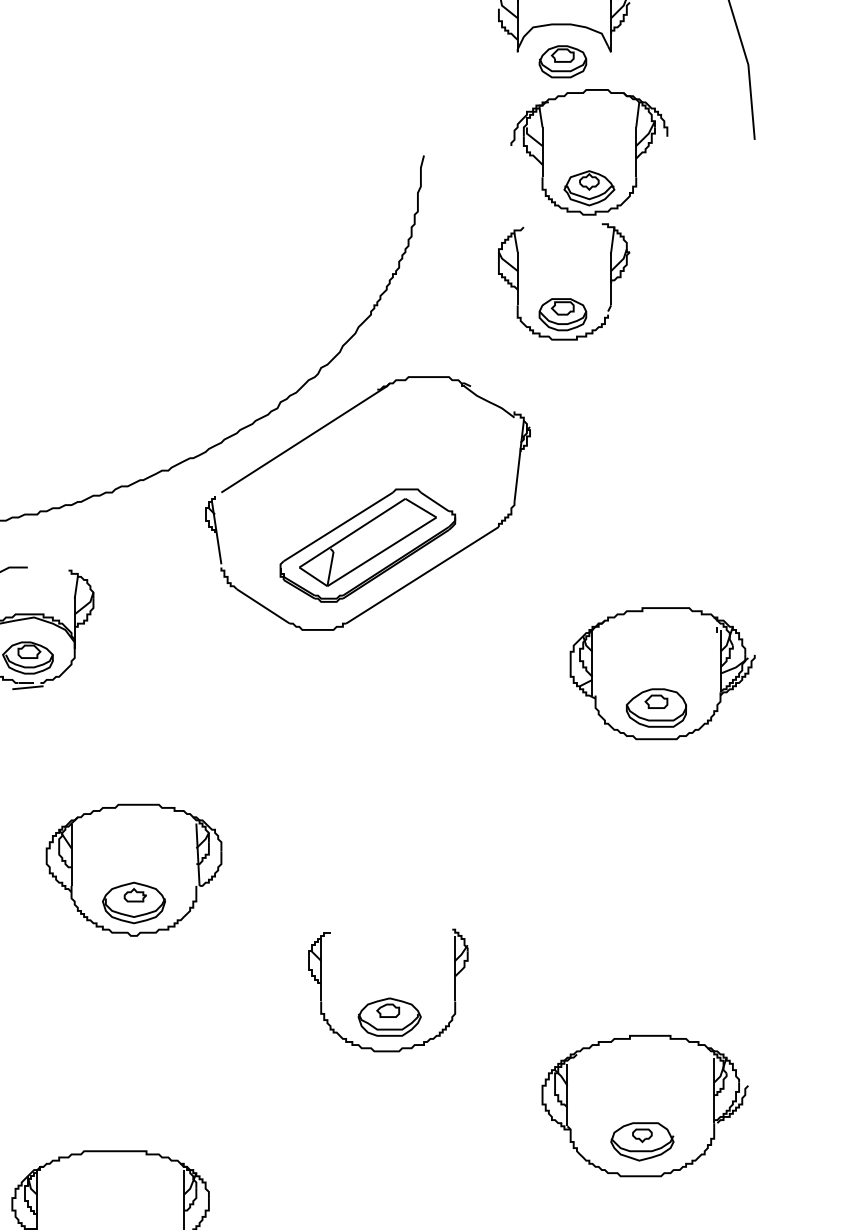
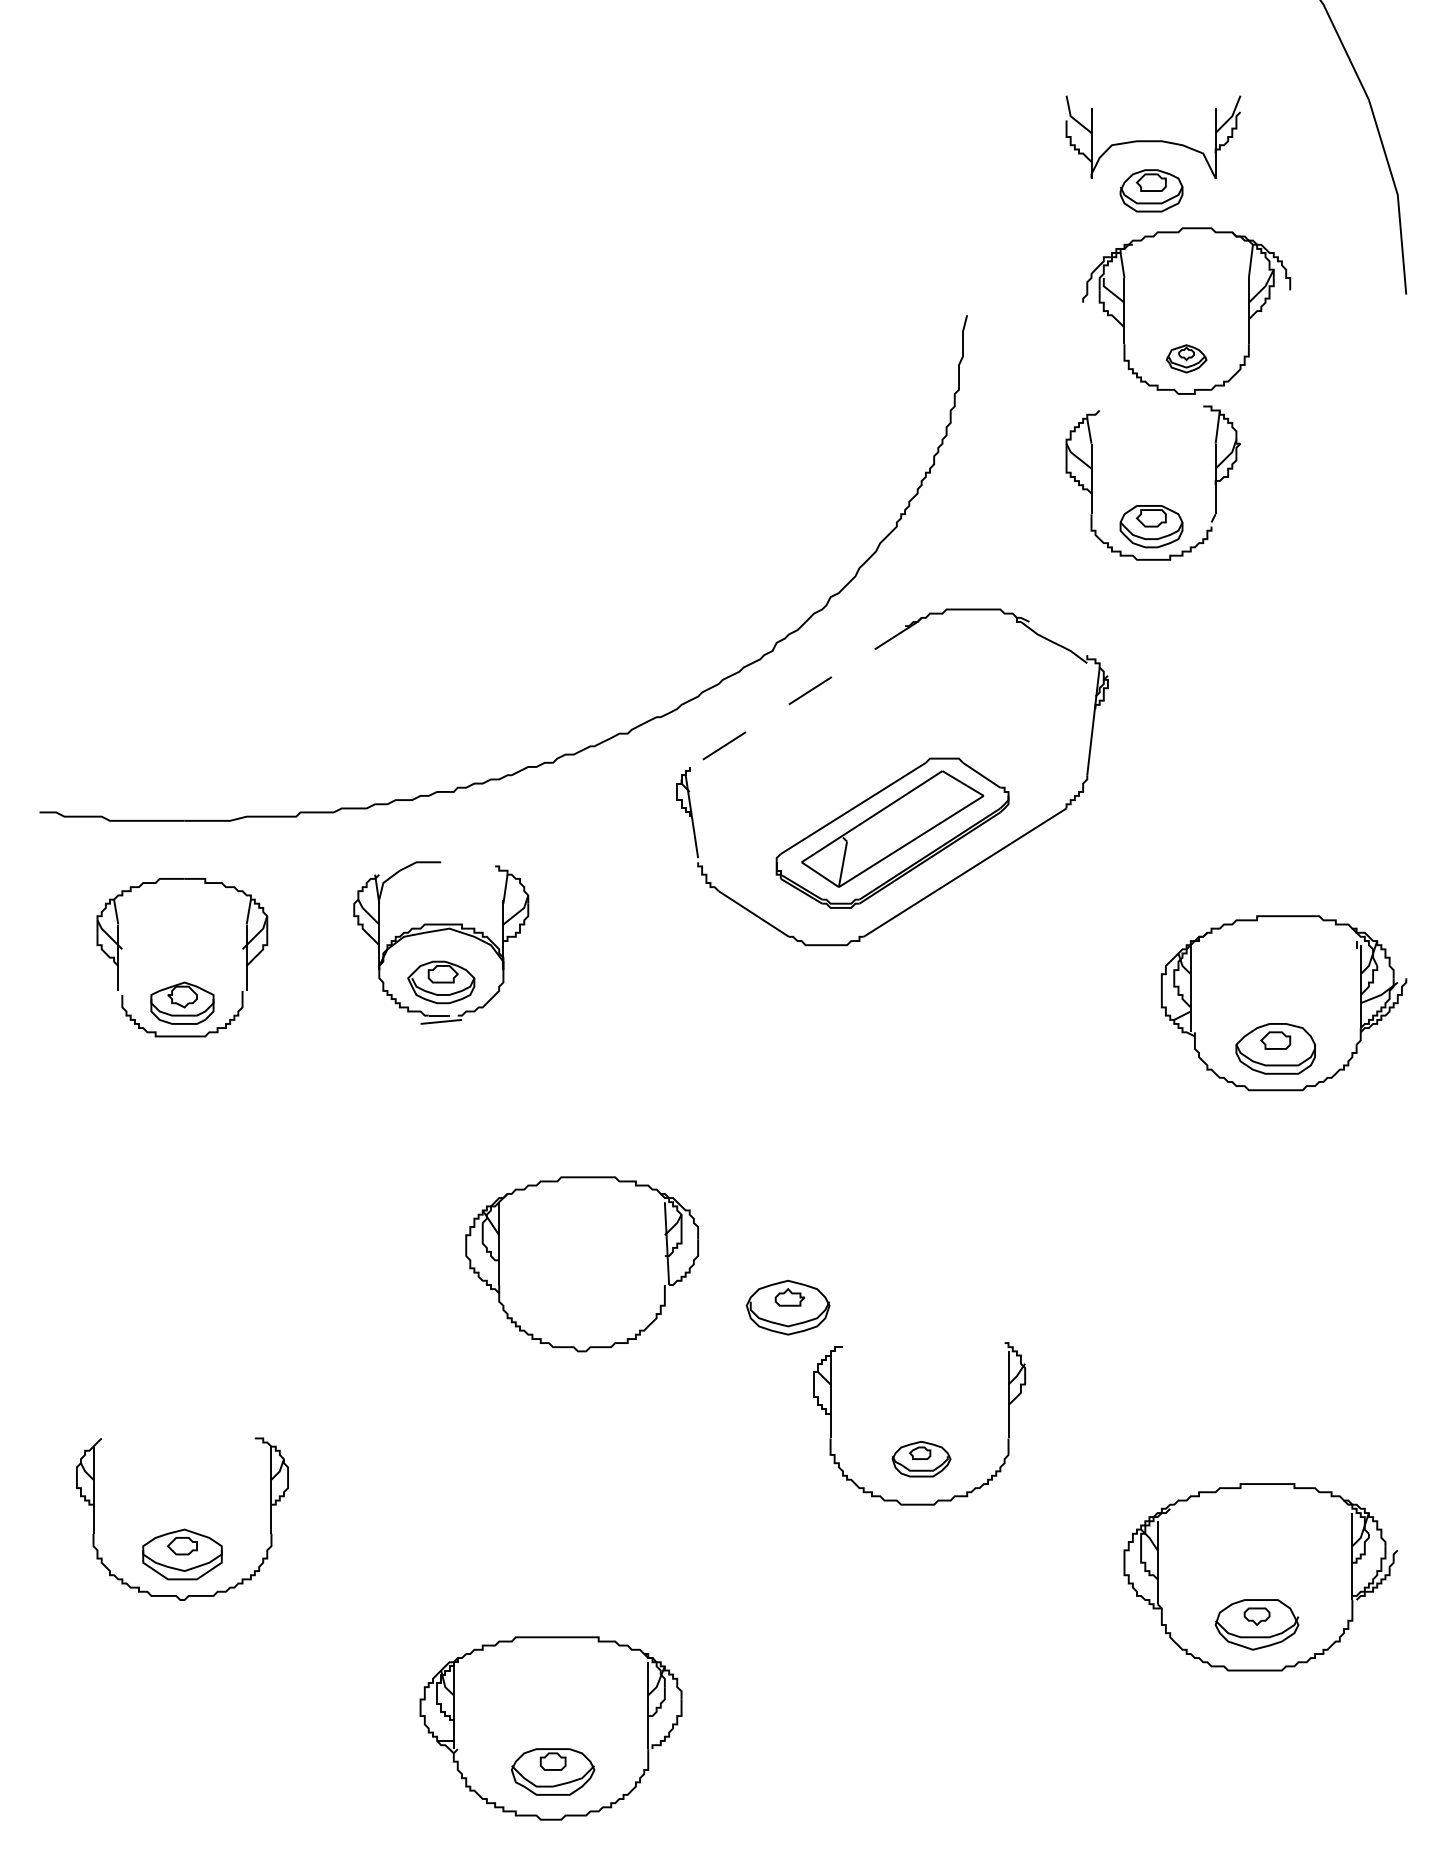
part: (589, 188) -> (1186, 358), size x0.6
line: (303, 439) -> (807, 692), solid -> dashed
part: (133, 902) -> (787, 1307), moved
part: (389, 1016) -> (921, 1458), size x0.7

